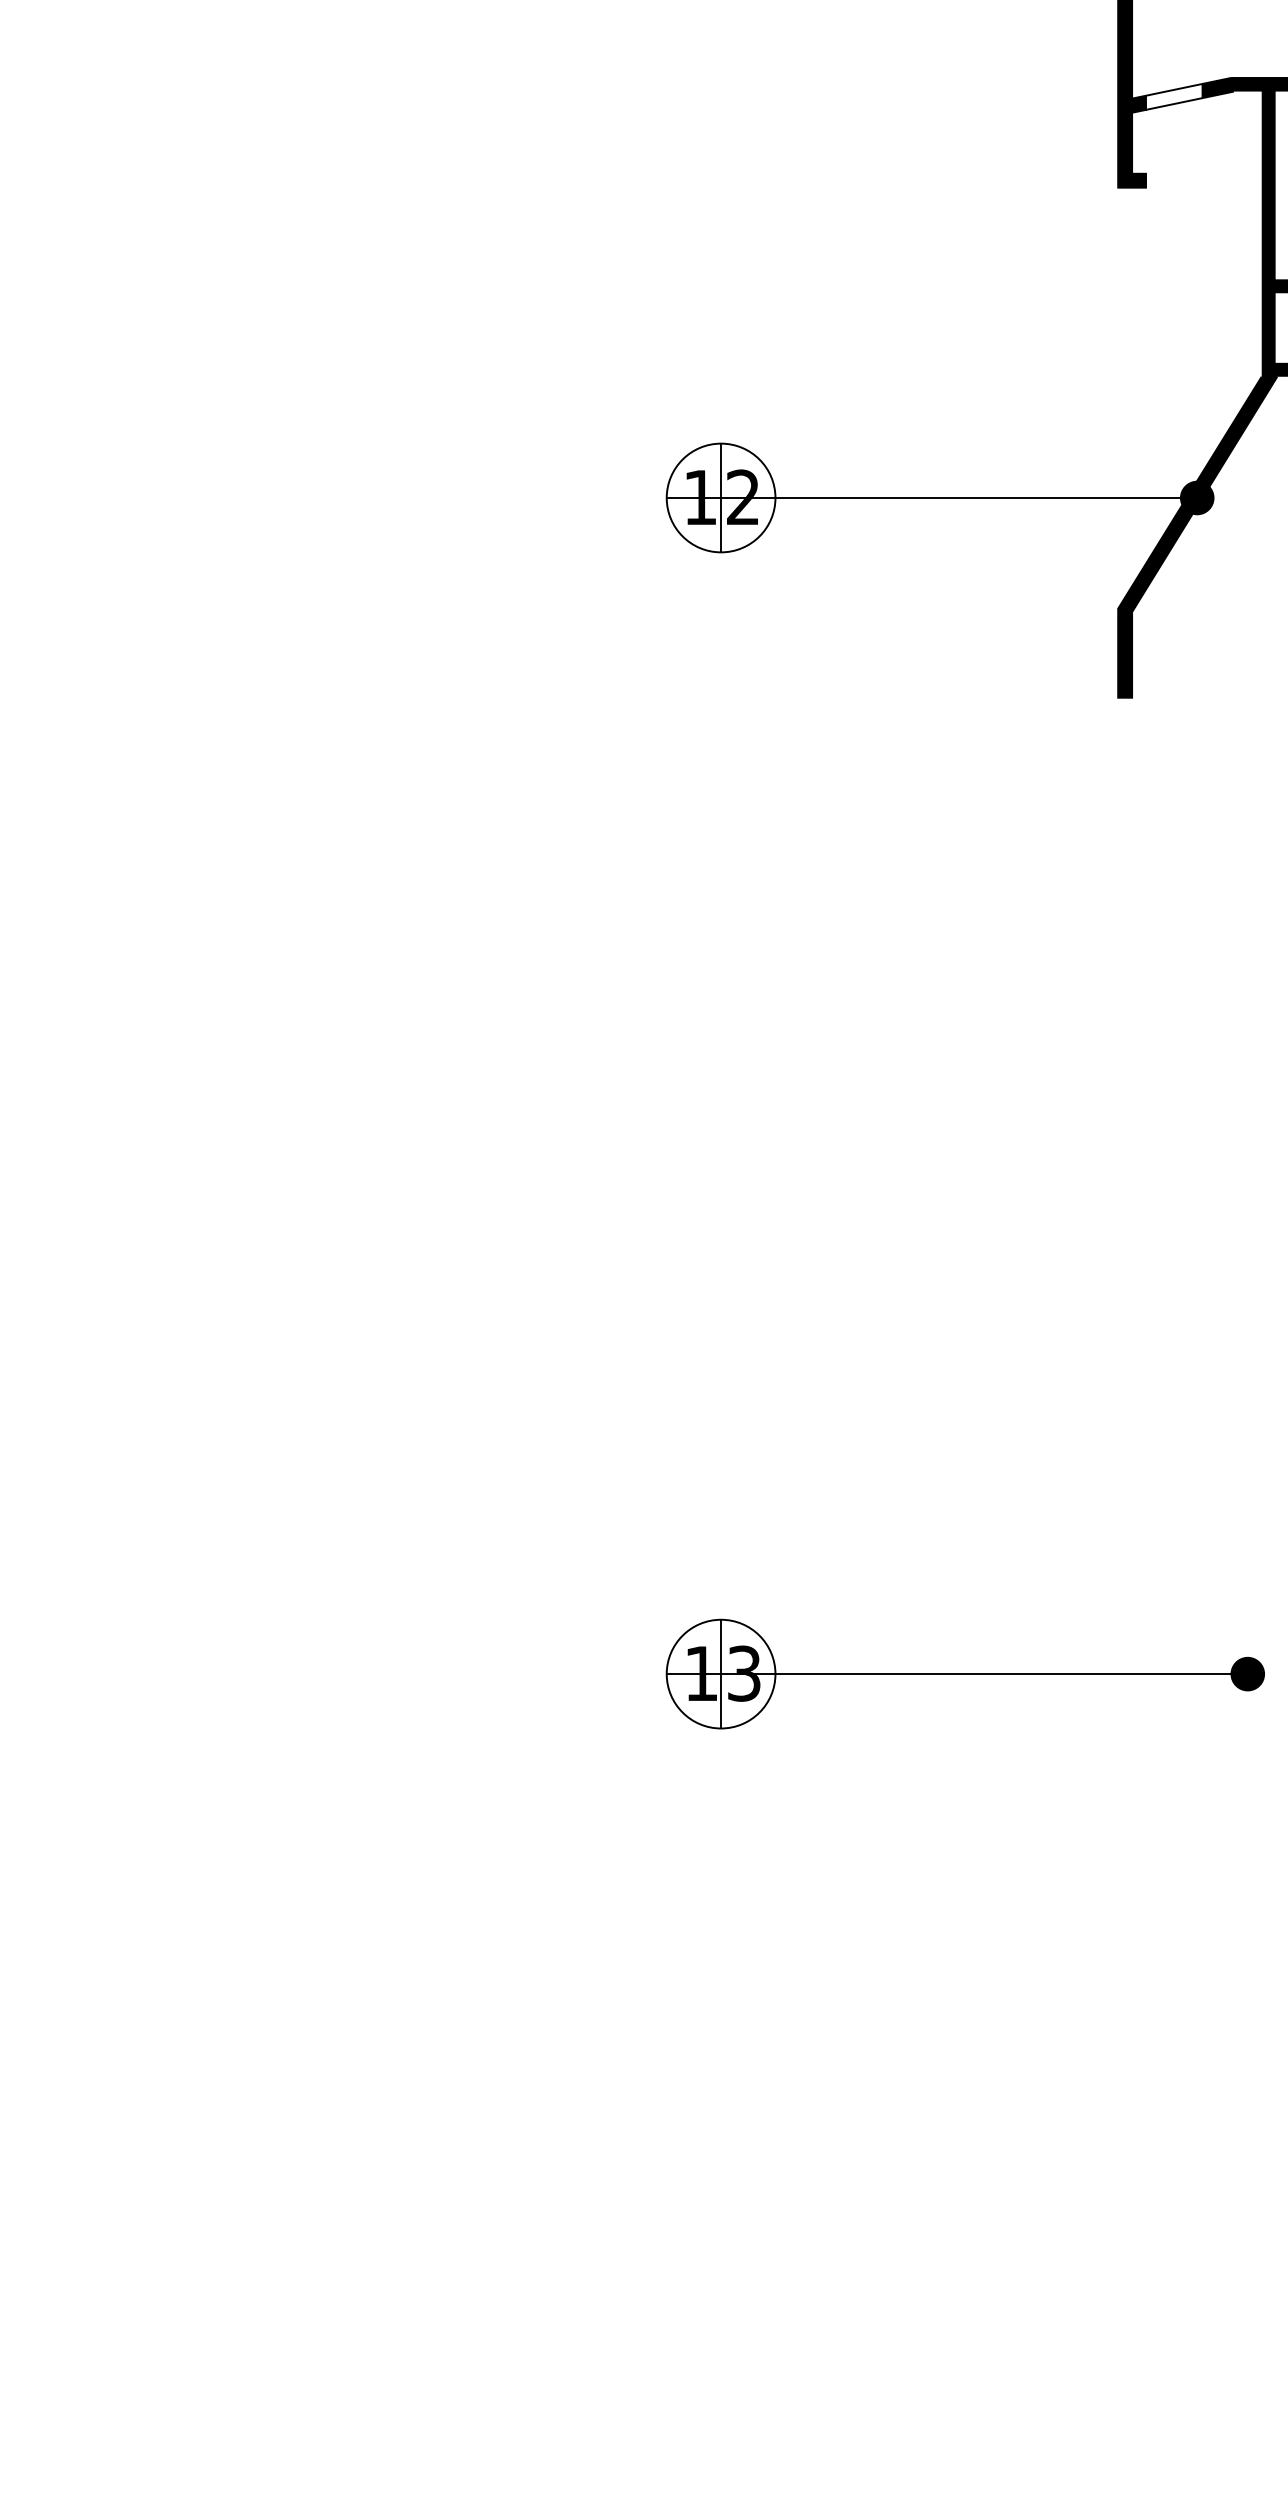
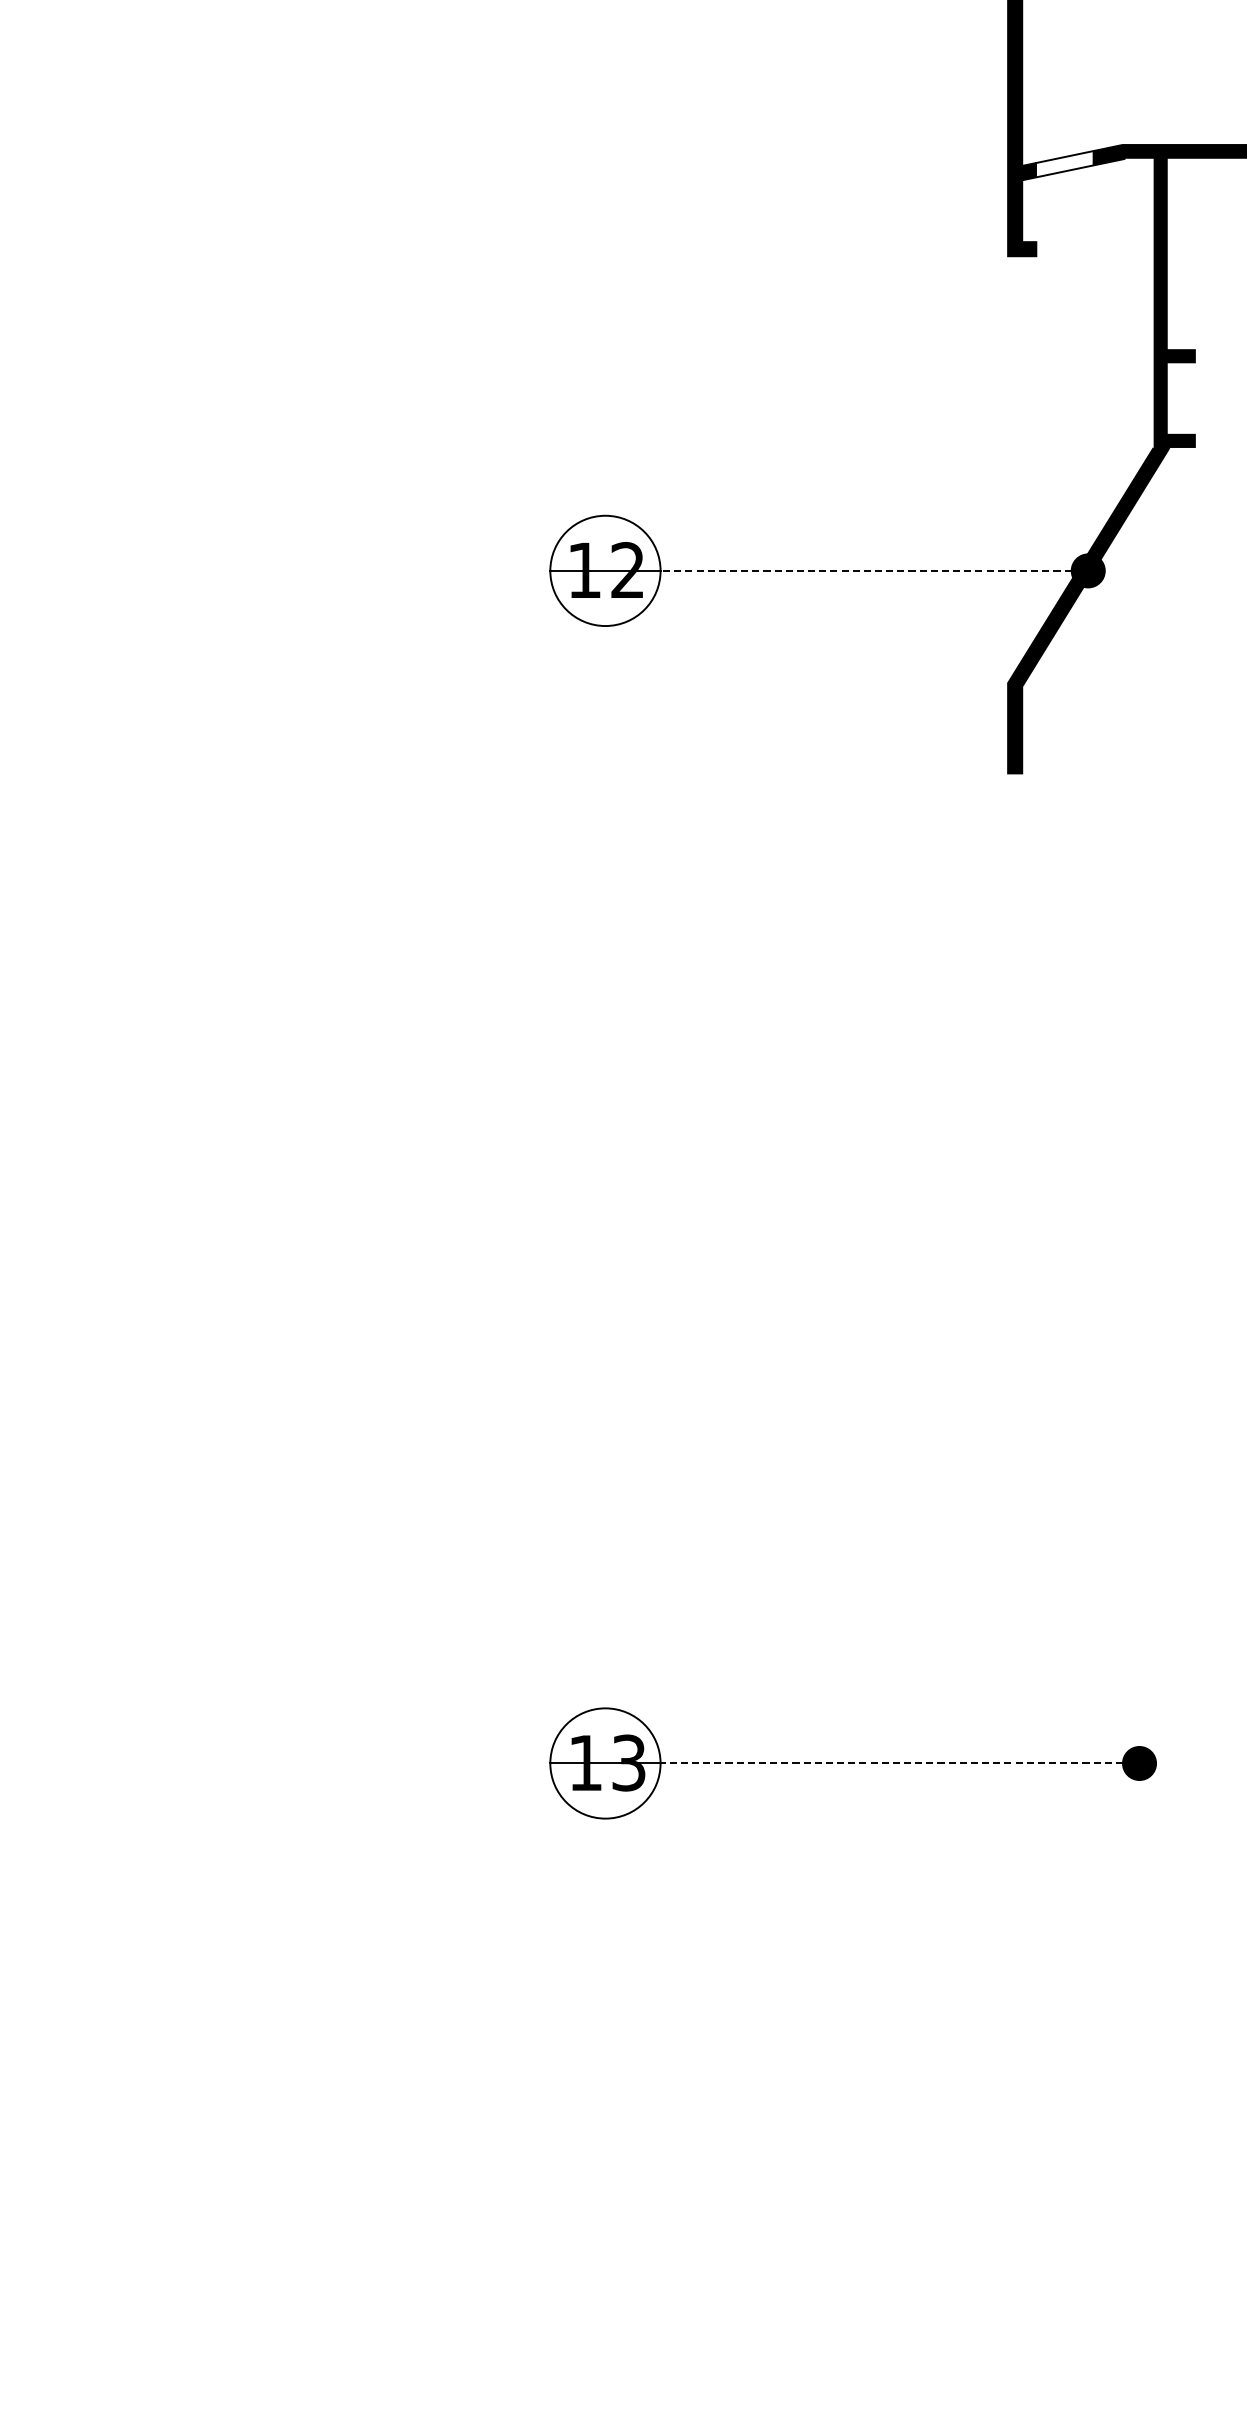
line: (721, 497) -> (605, 570), removed
line: (978, 498) -> (866, 571), solid -> dashed
line: (721, 1673) -> (605, 1762), removed
line: (1002, 1674) -> (890, 1763), solid -> dashed

